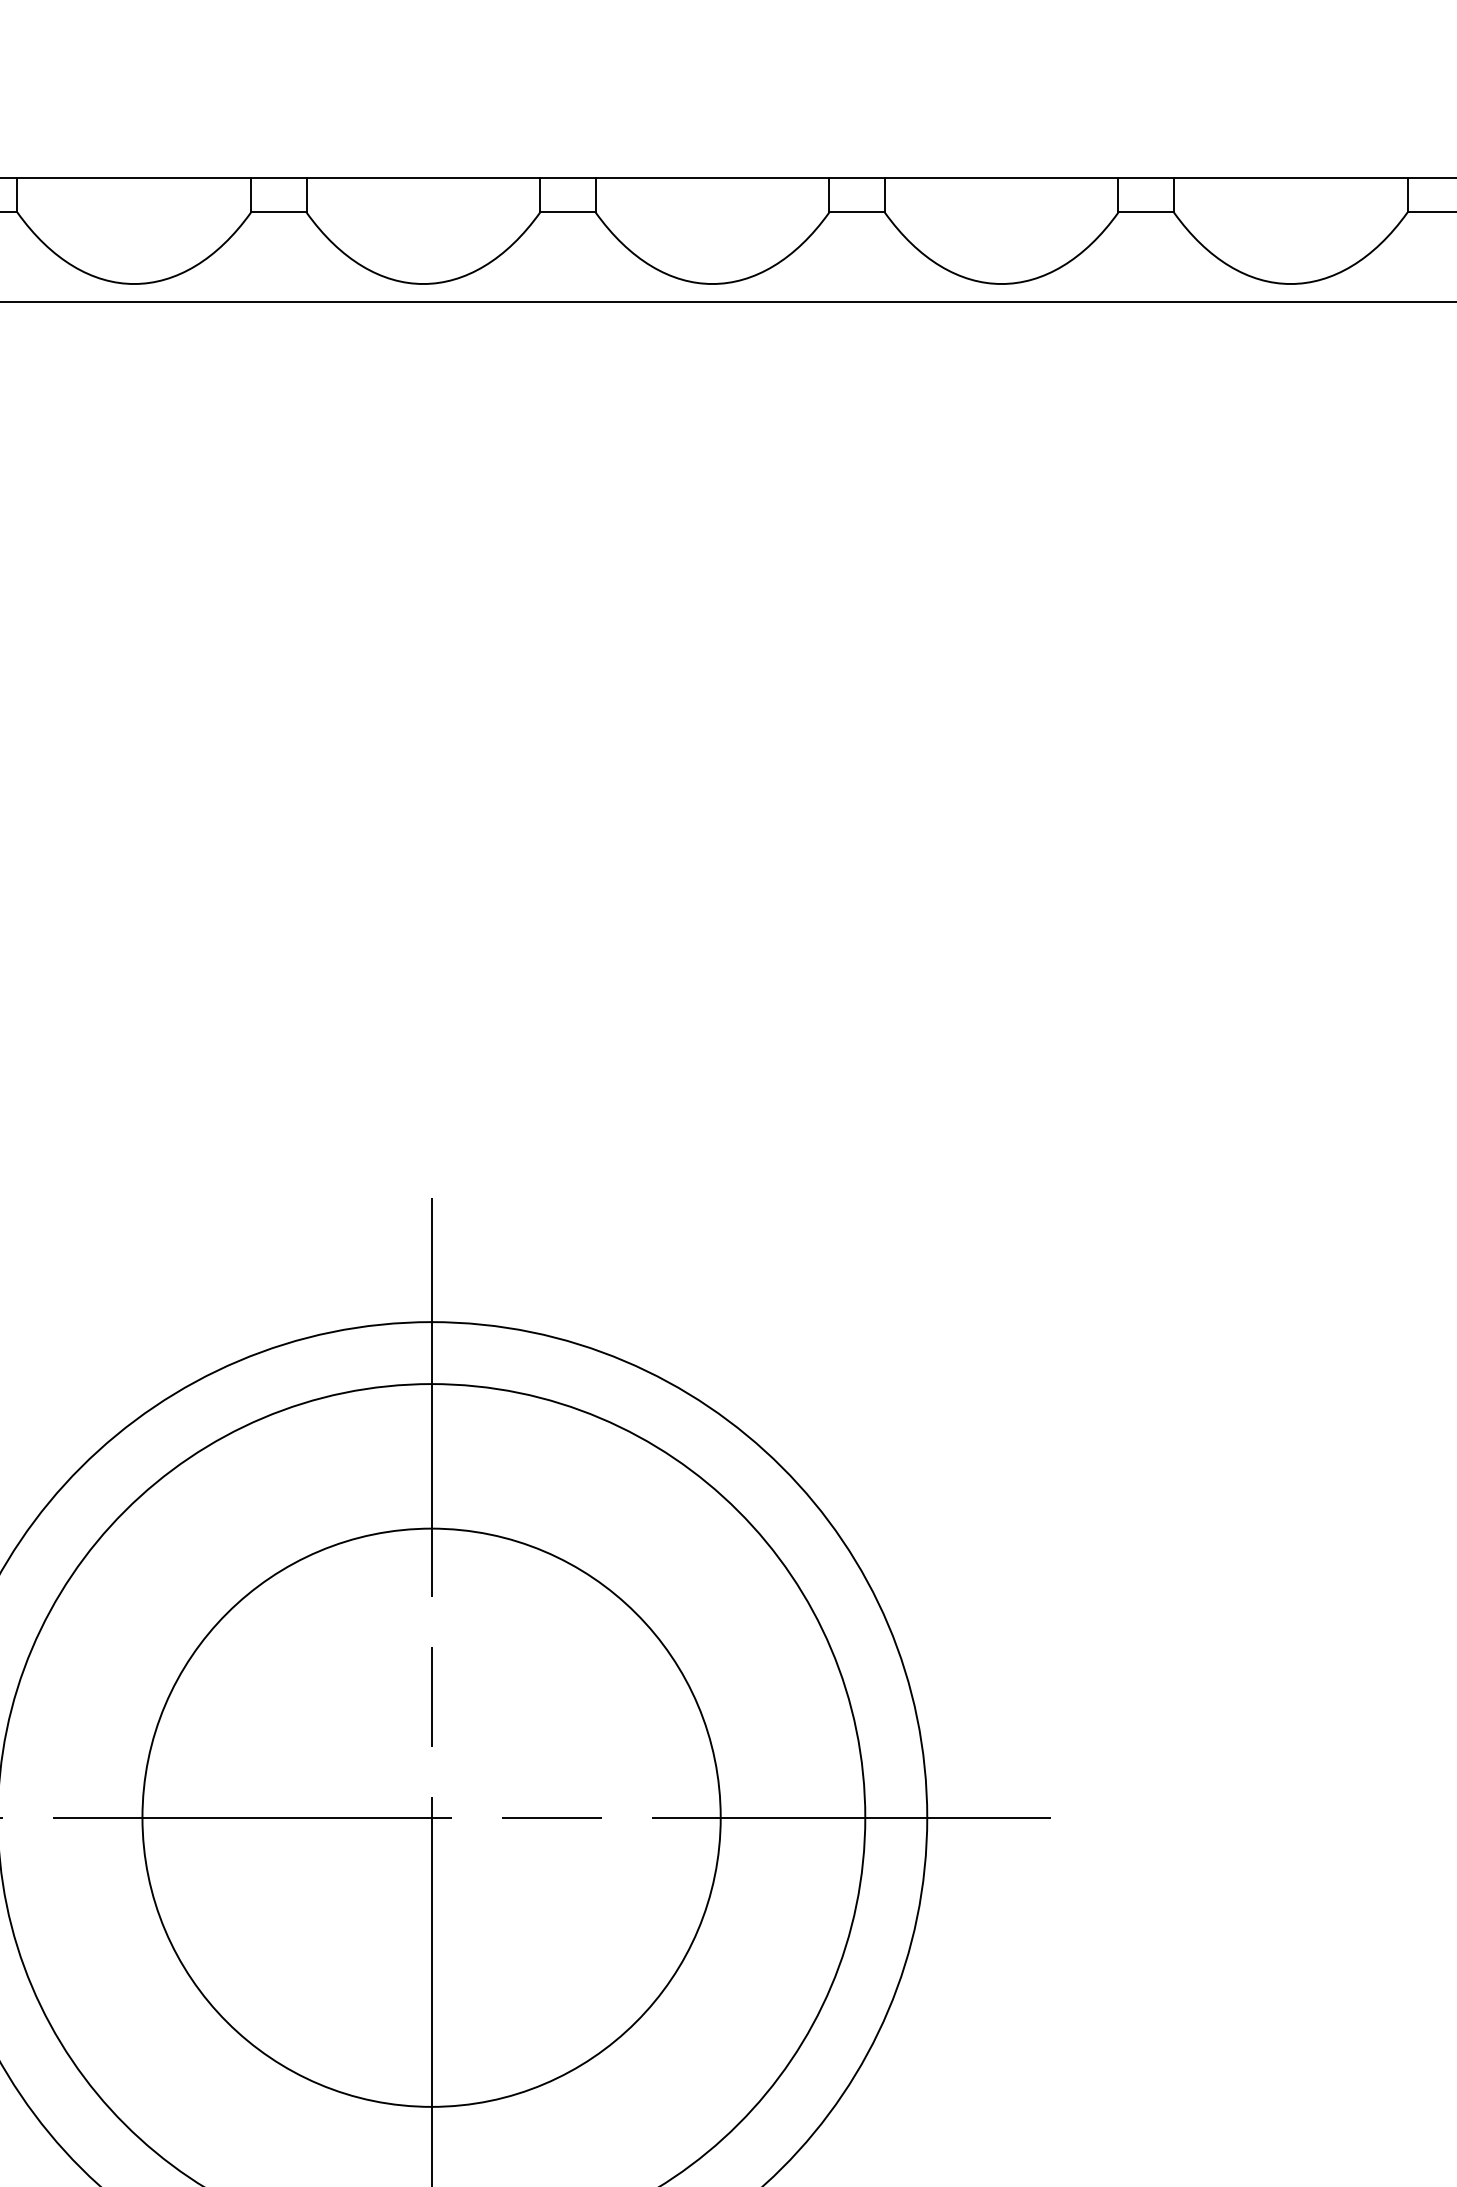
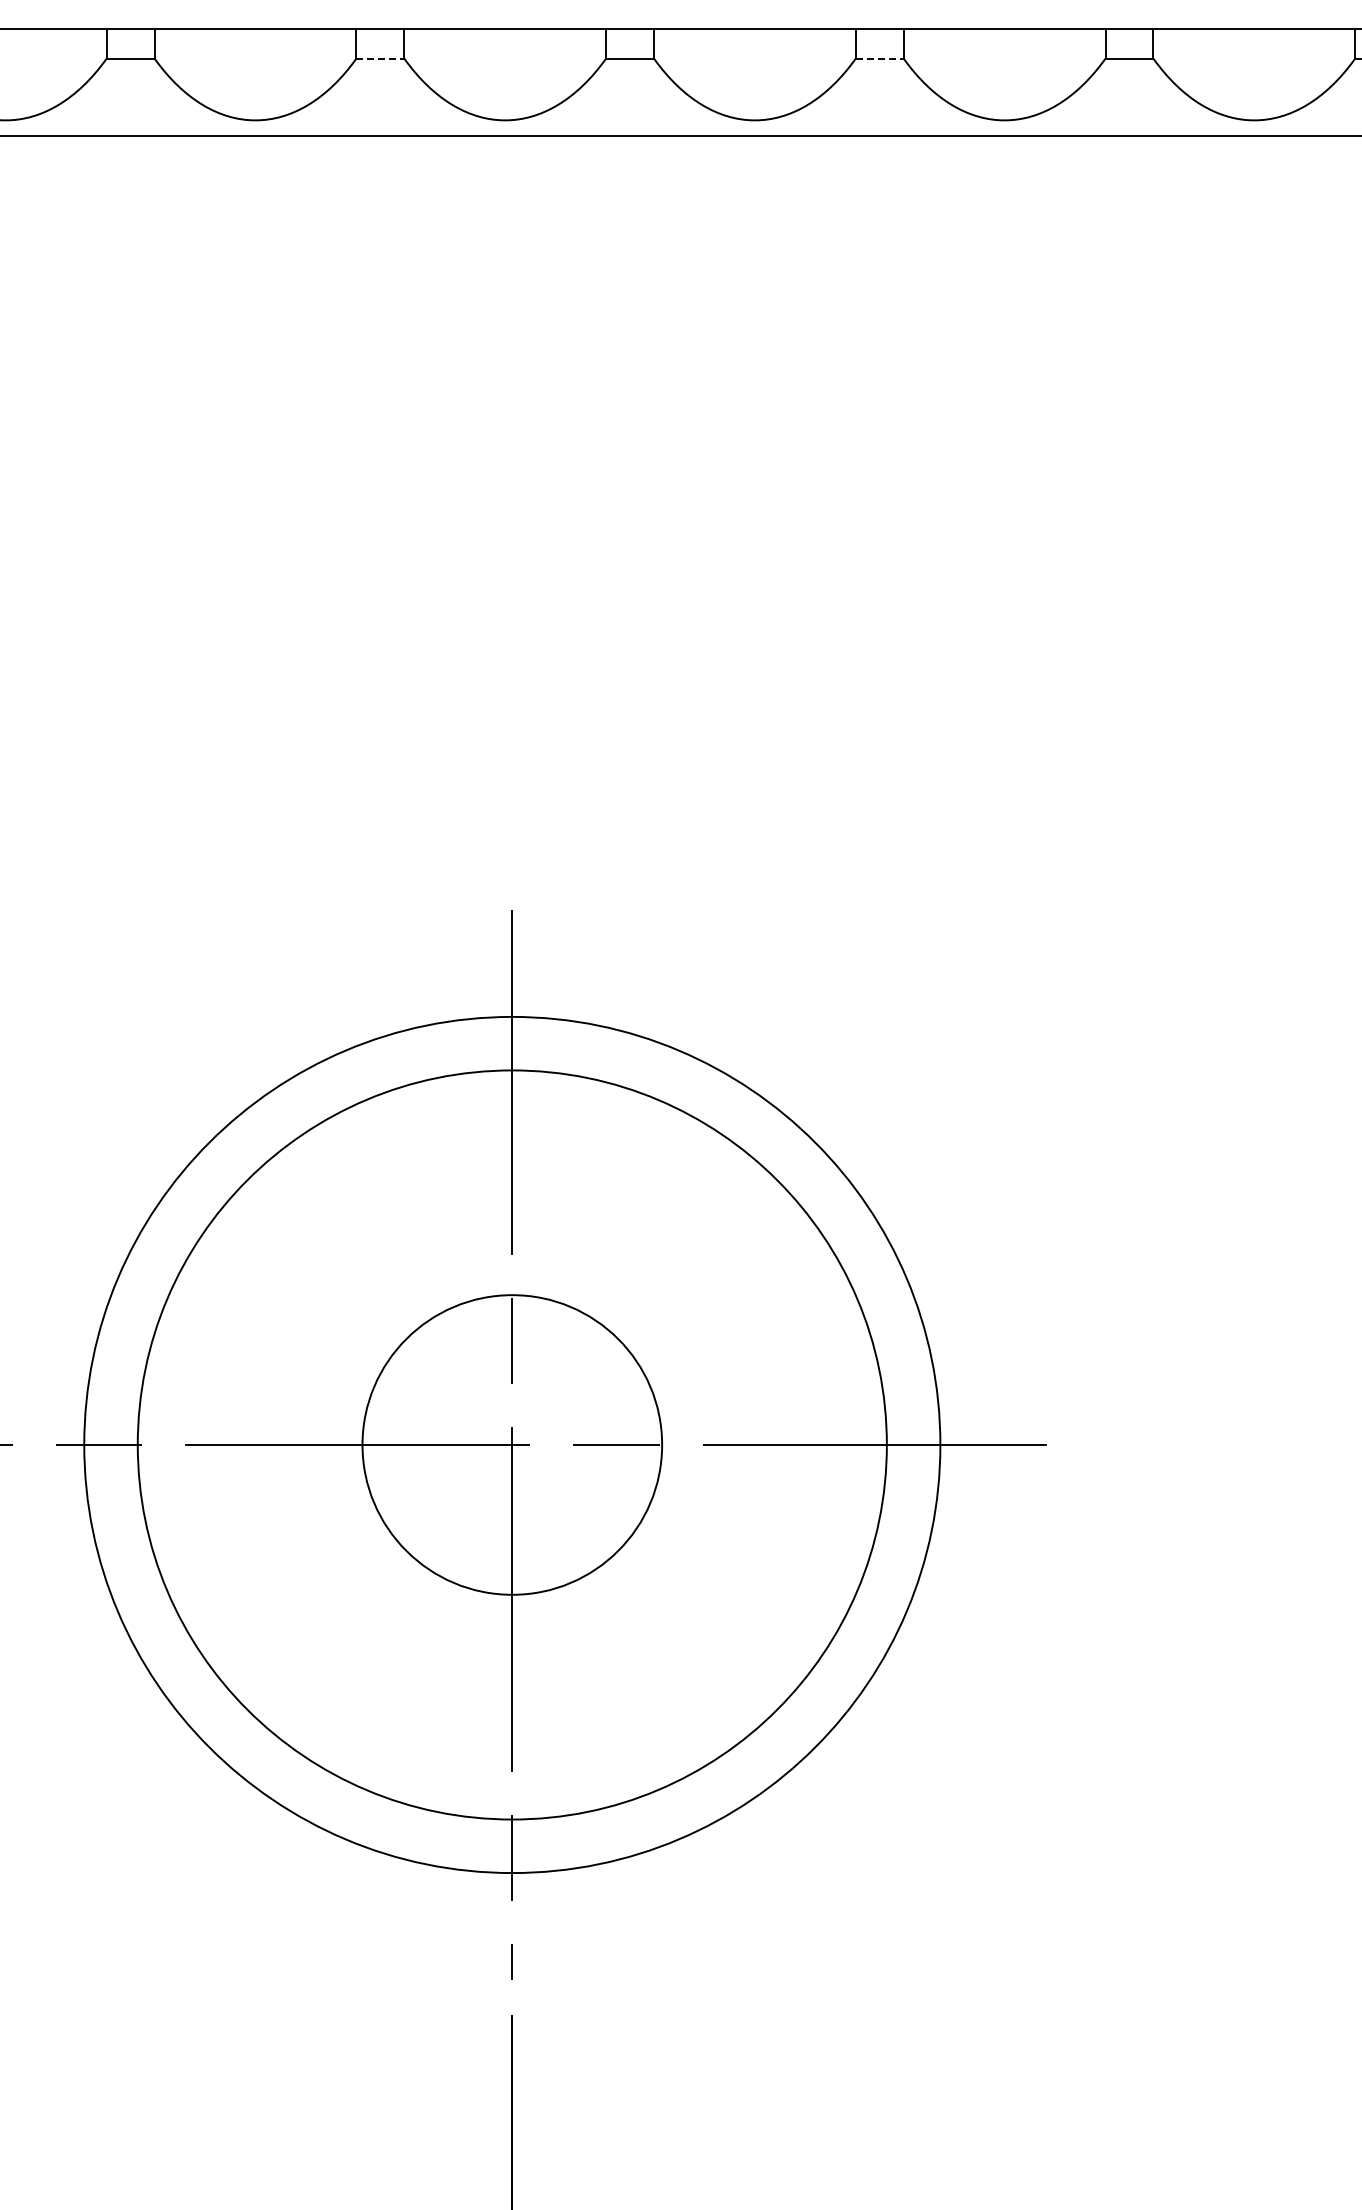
line: (278, 212) -> (380, 58), solid -> dashed
line: (856, 212) -> (879, 58), solid -> dashed
circle: (431, 1817) -> (512, 1444), size x0.6

